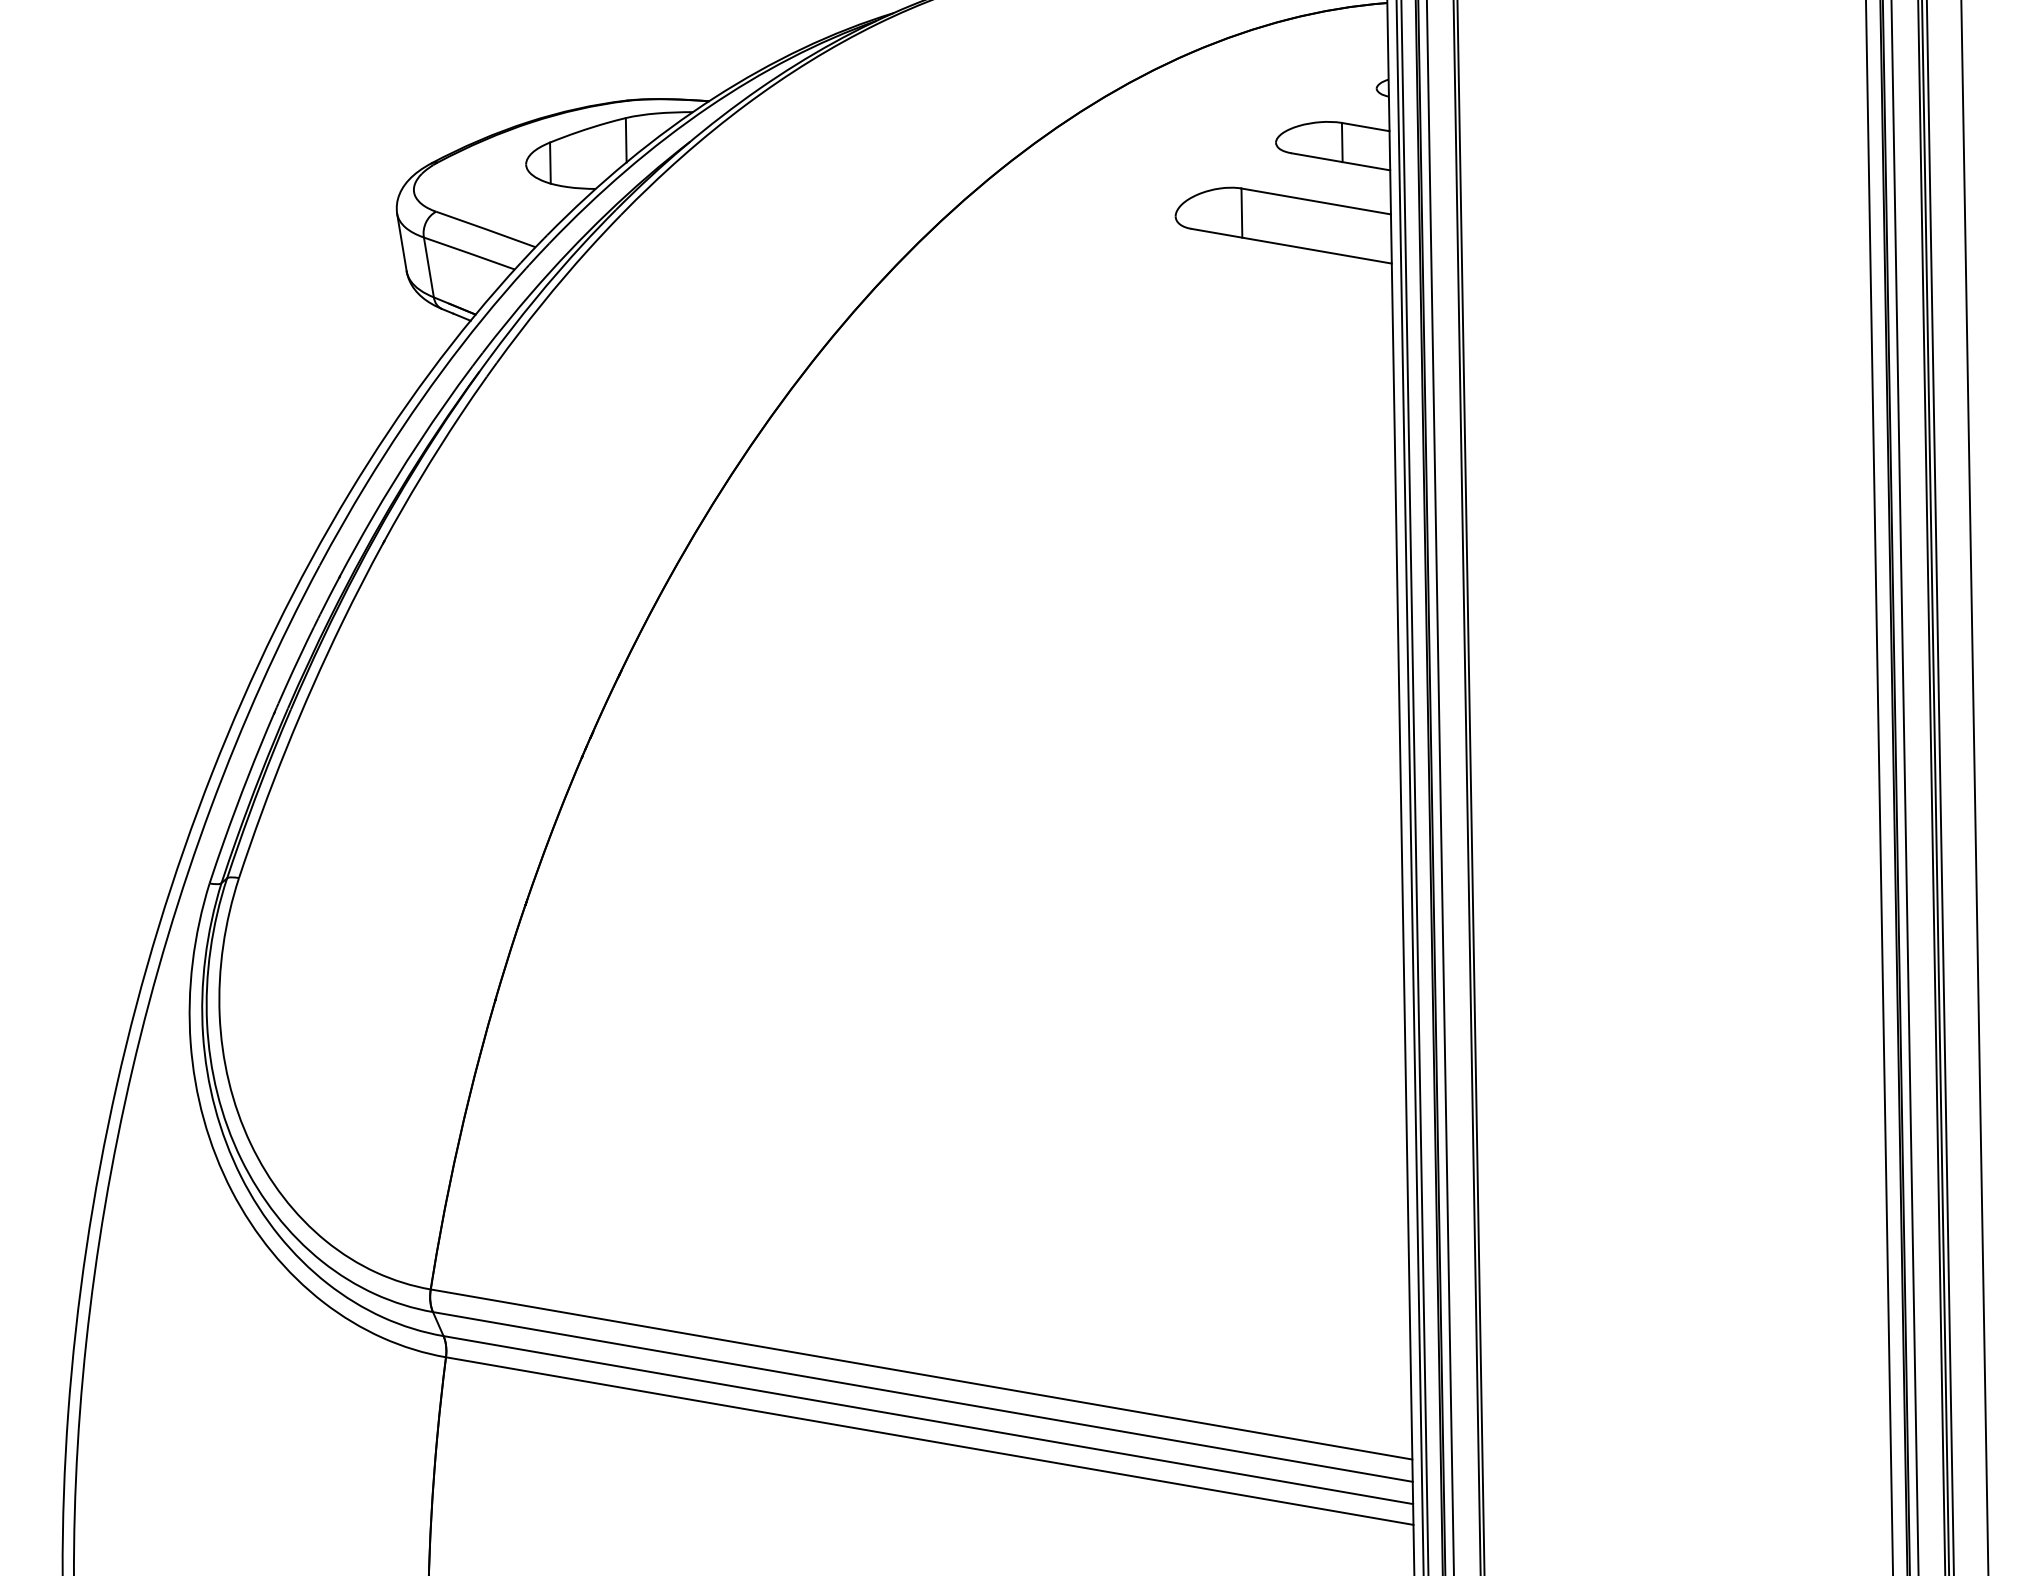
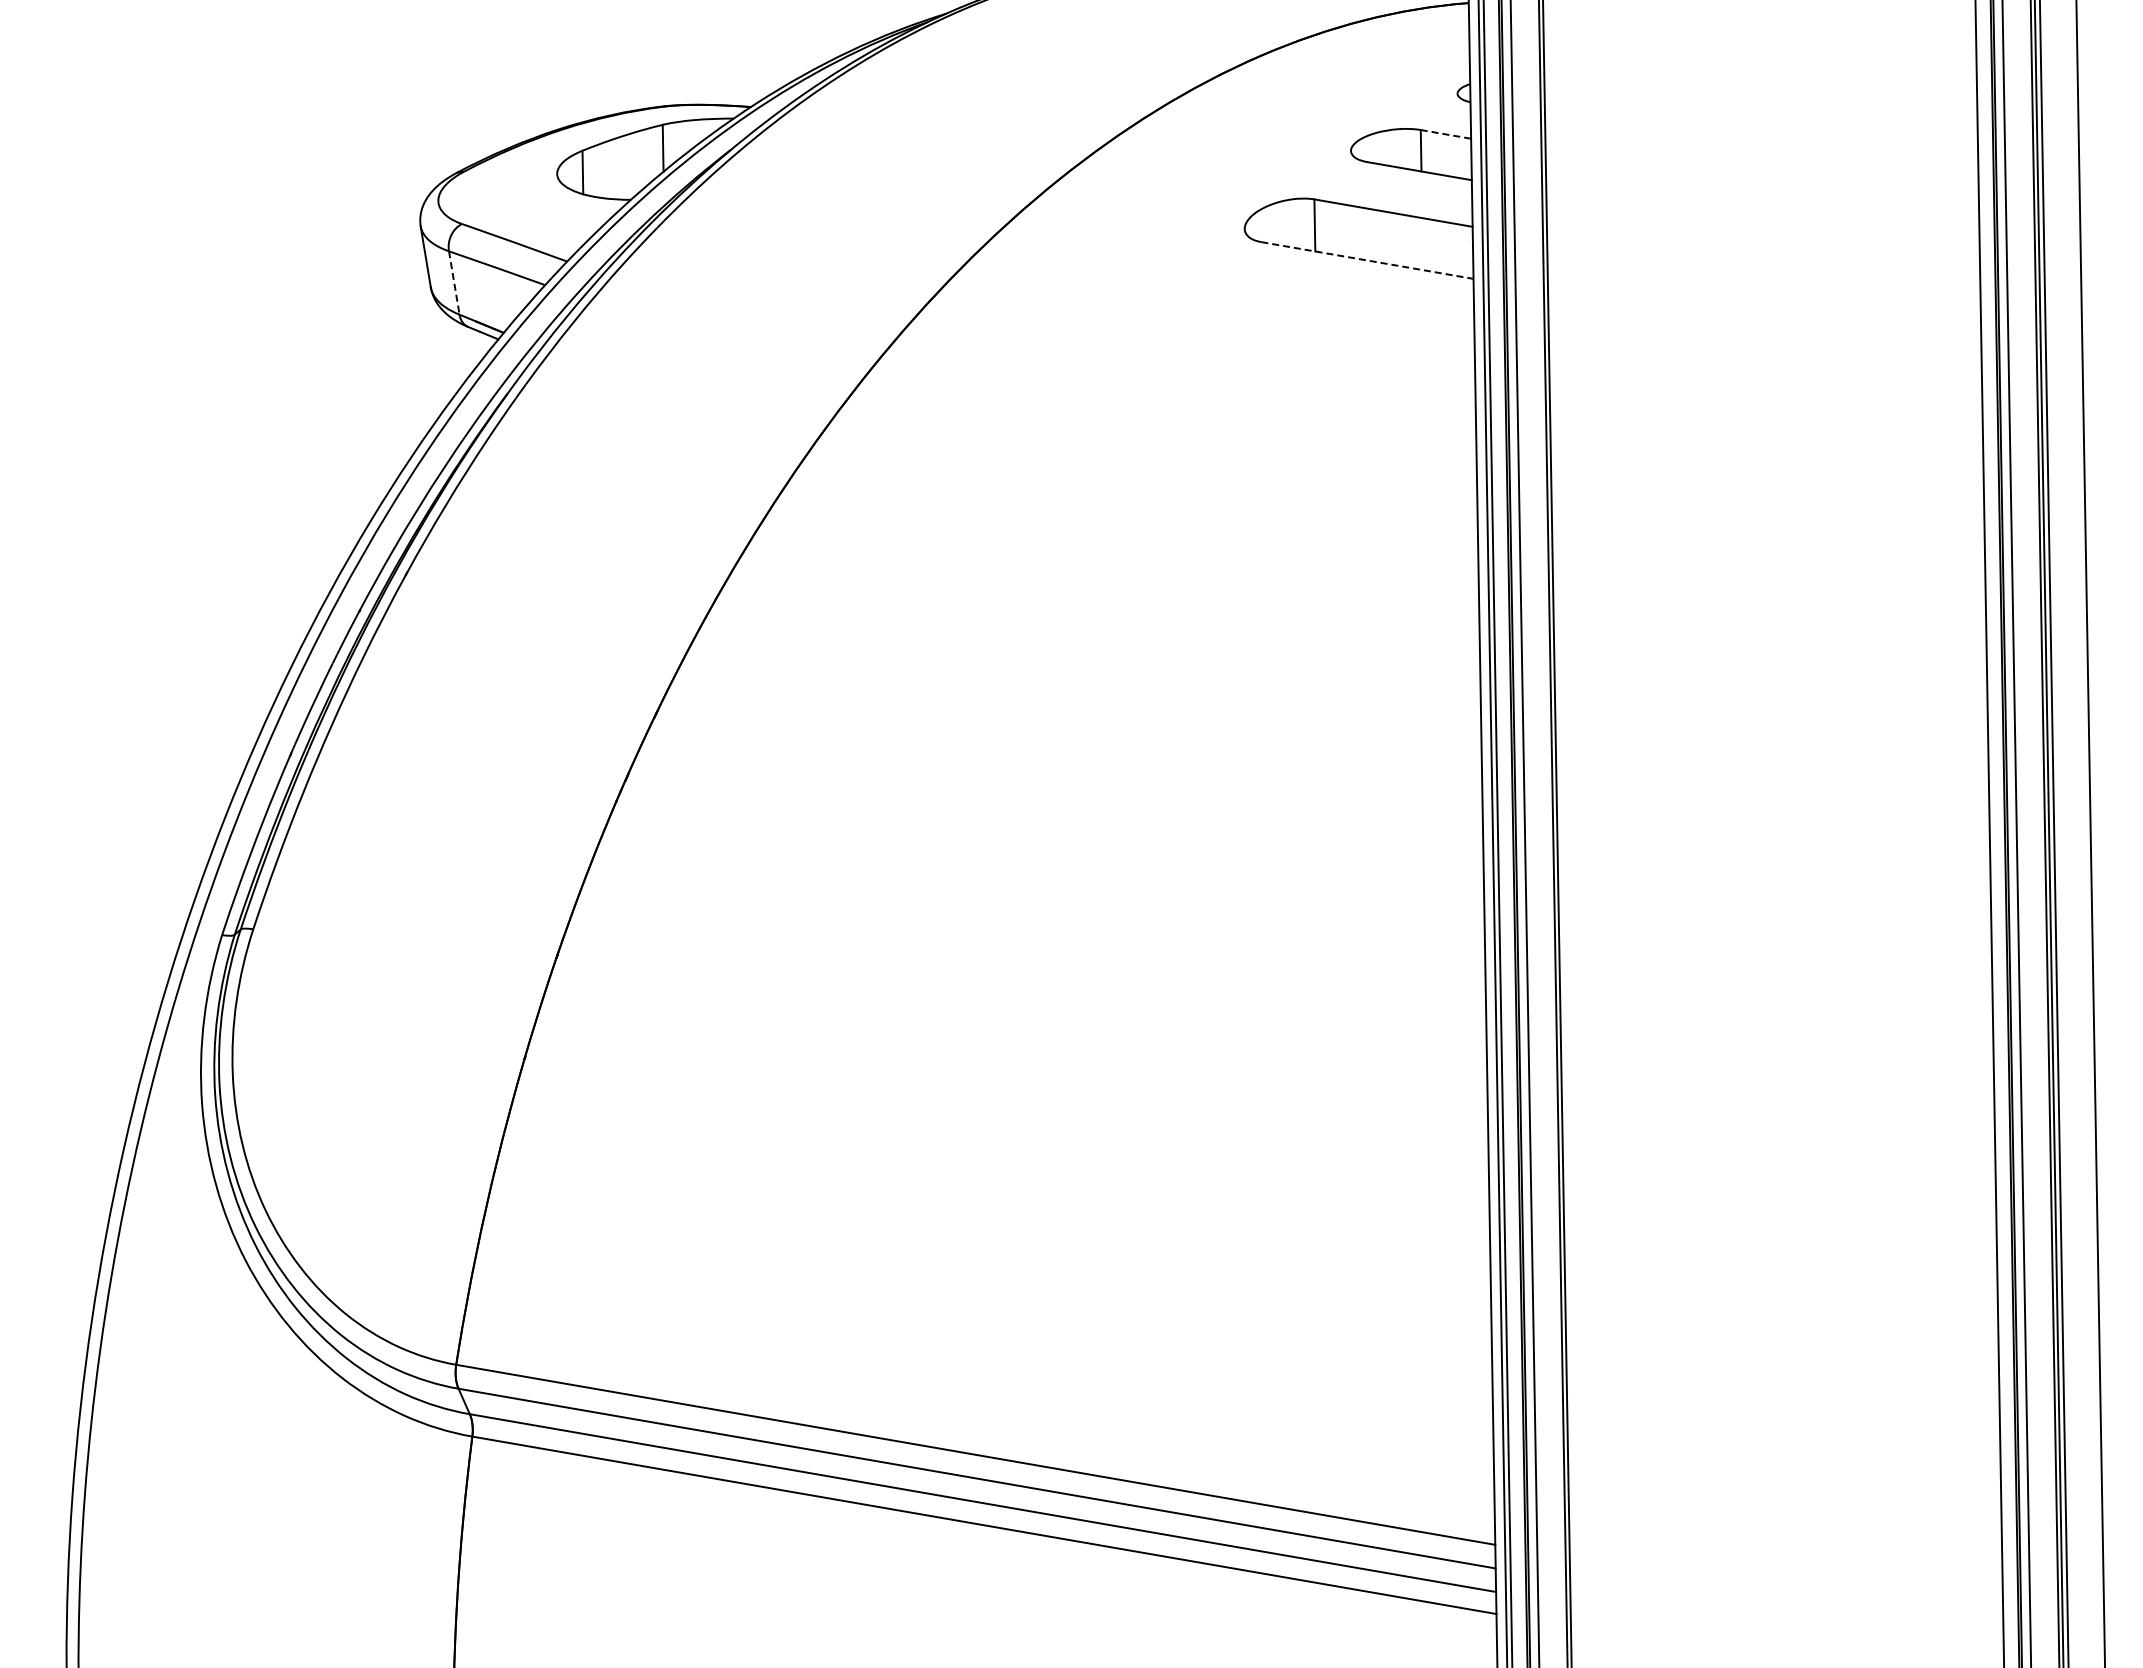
line: (1365, 127) -> (1445, 134), solid -> dashed
line: (1291, 246) -> (1367, 260), solid -> dashed
line: (429, 267) -> (454, 283), solid -> dashed

